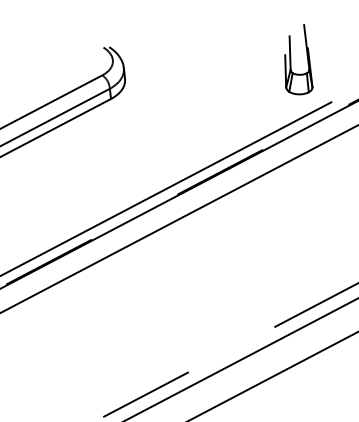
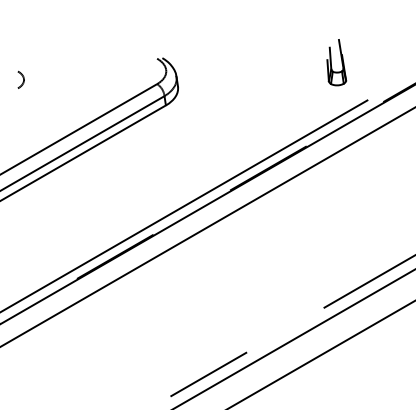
part: (299, 59) -> (336, 62), size x0.71

